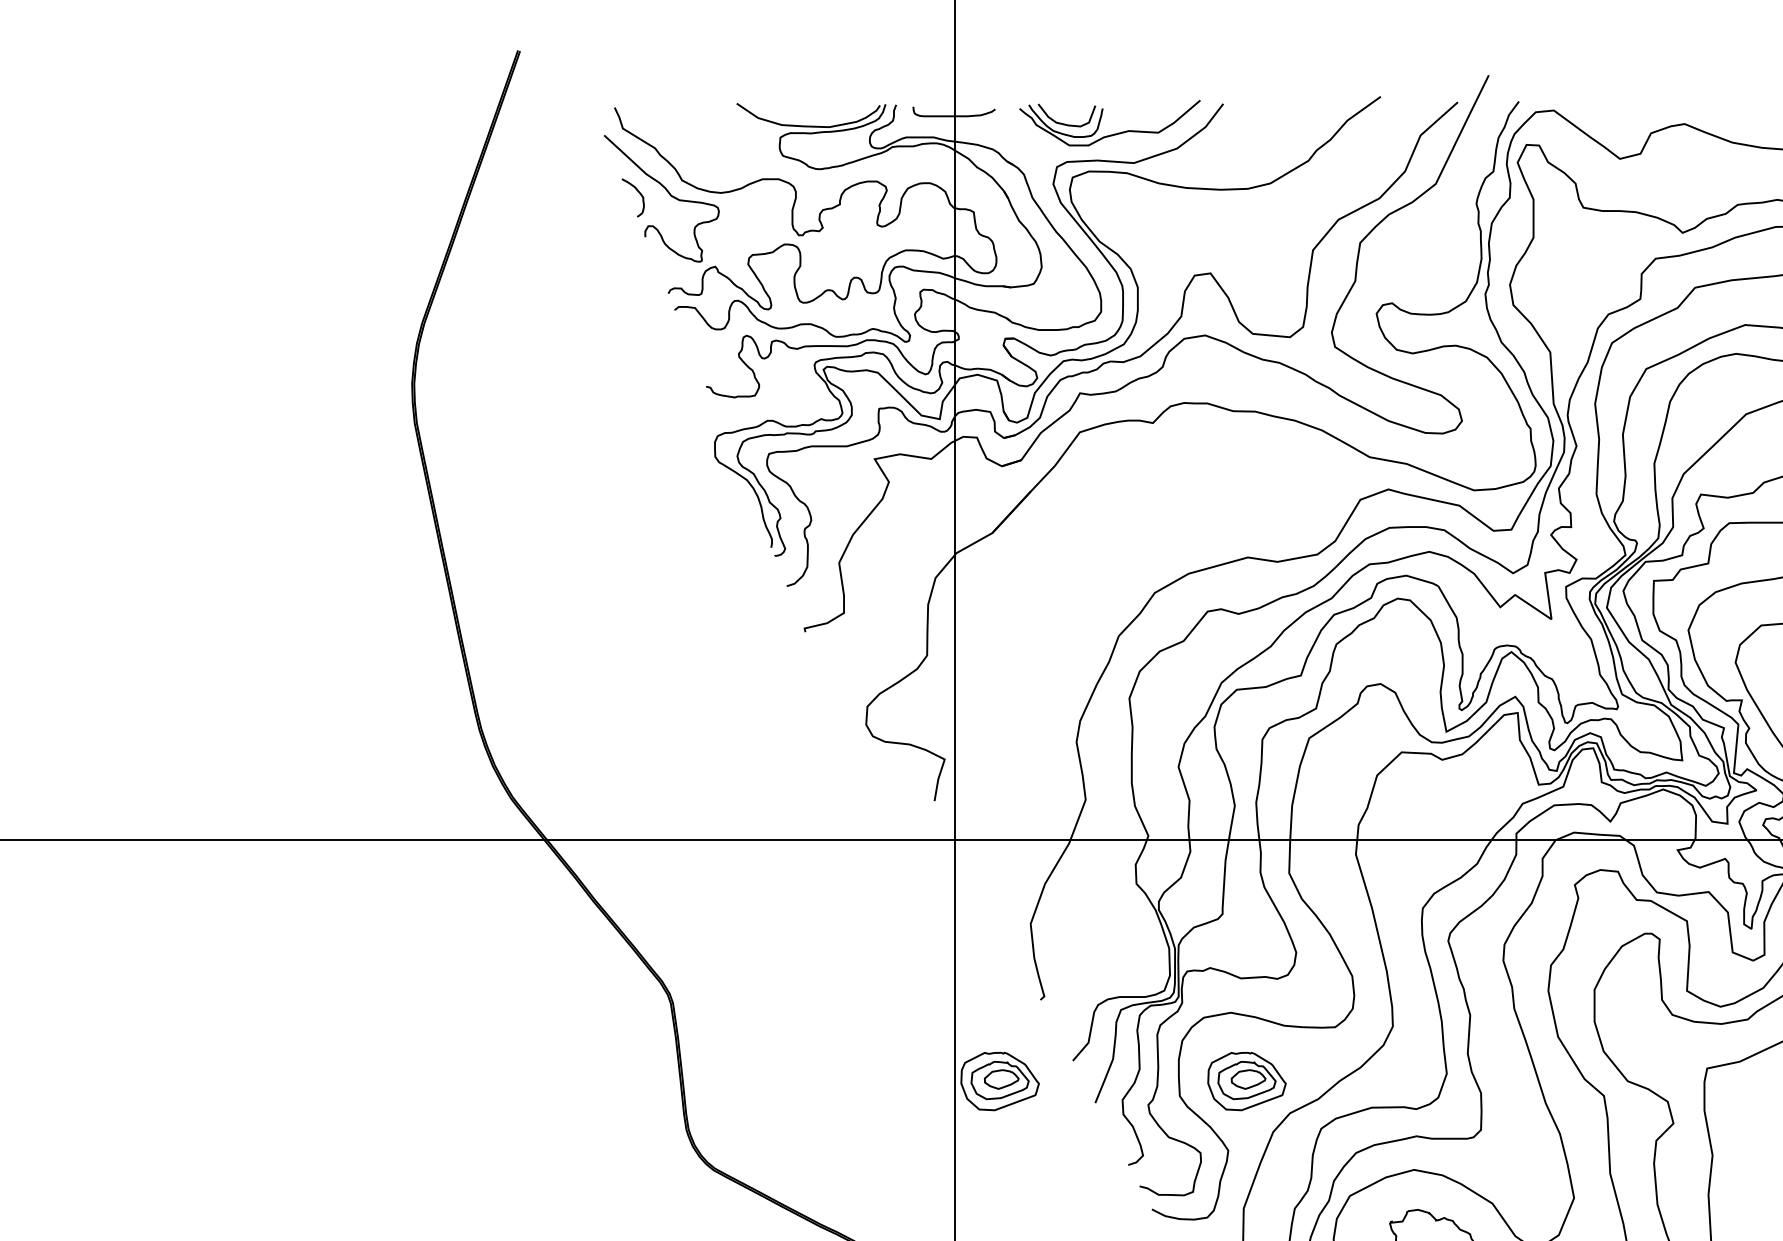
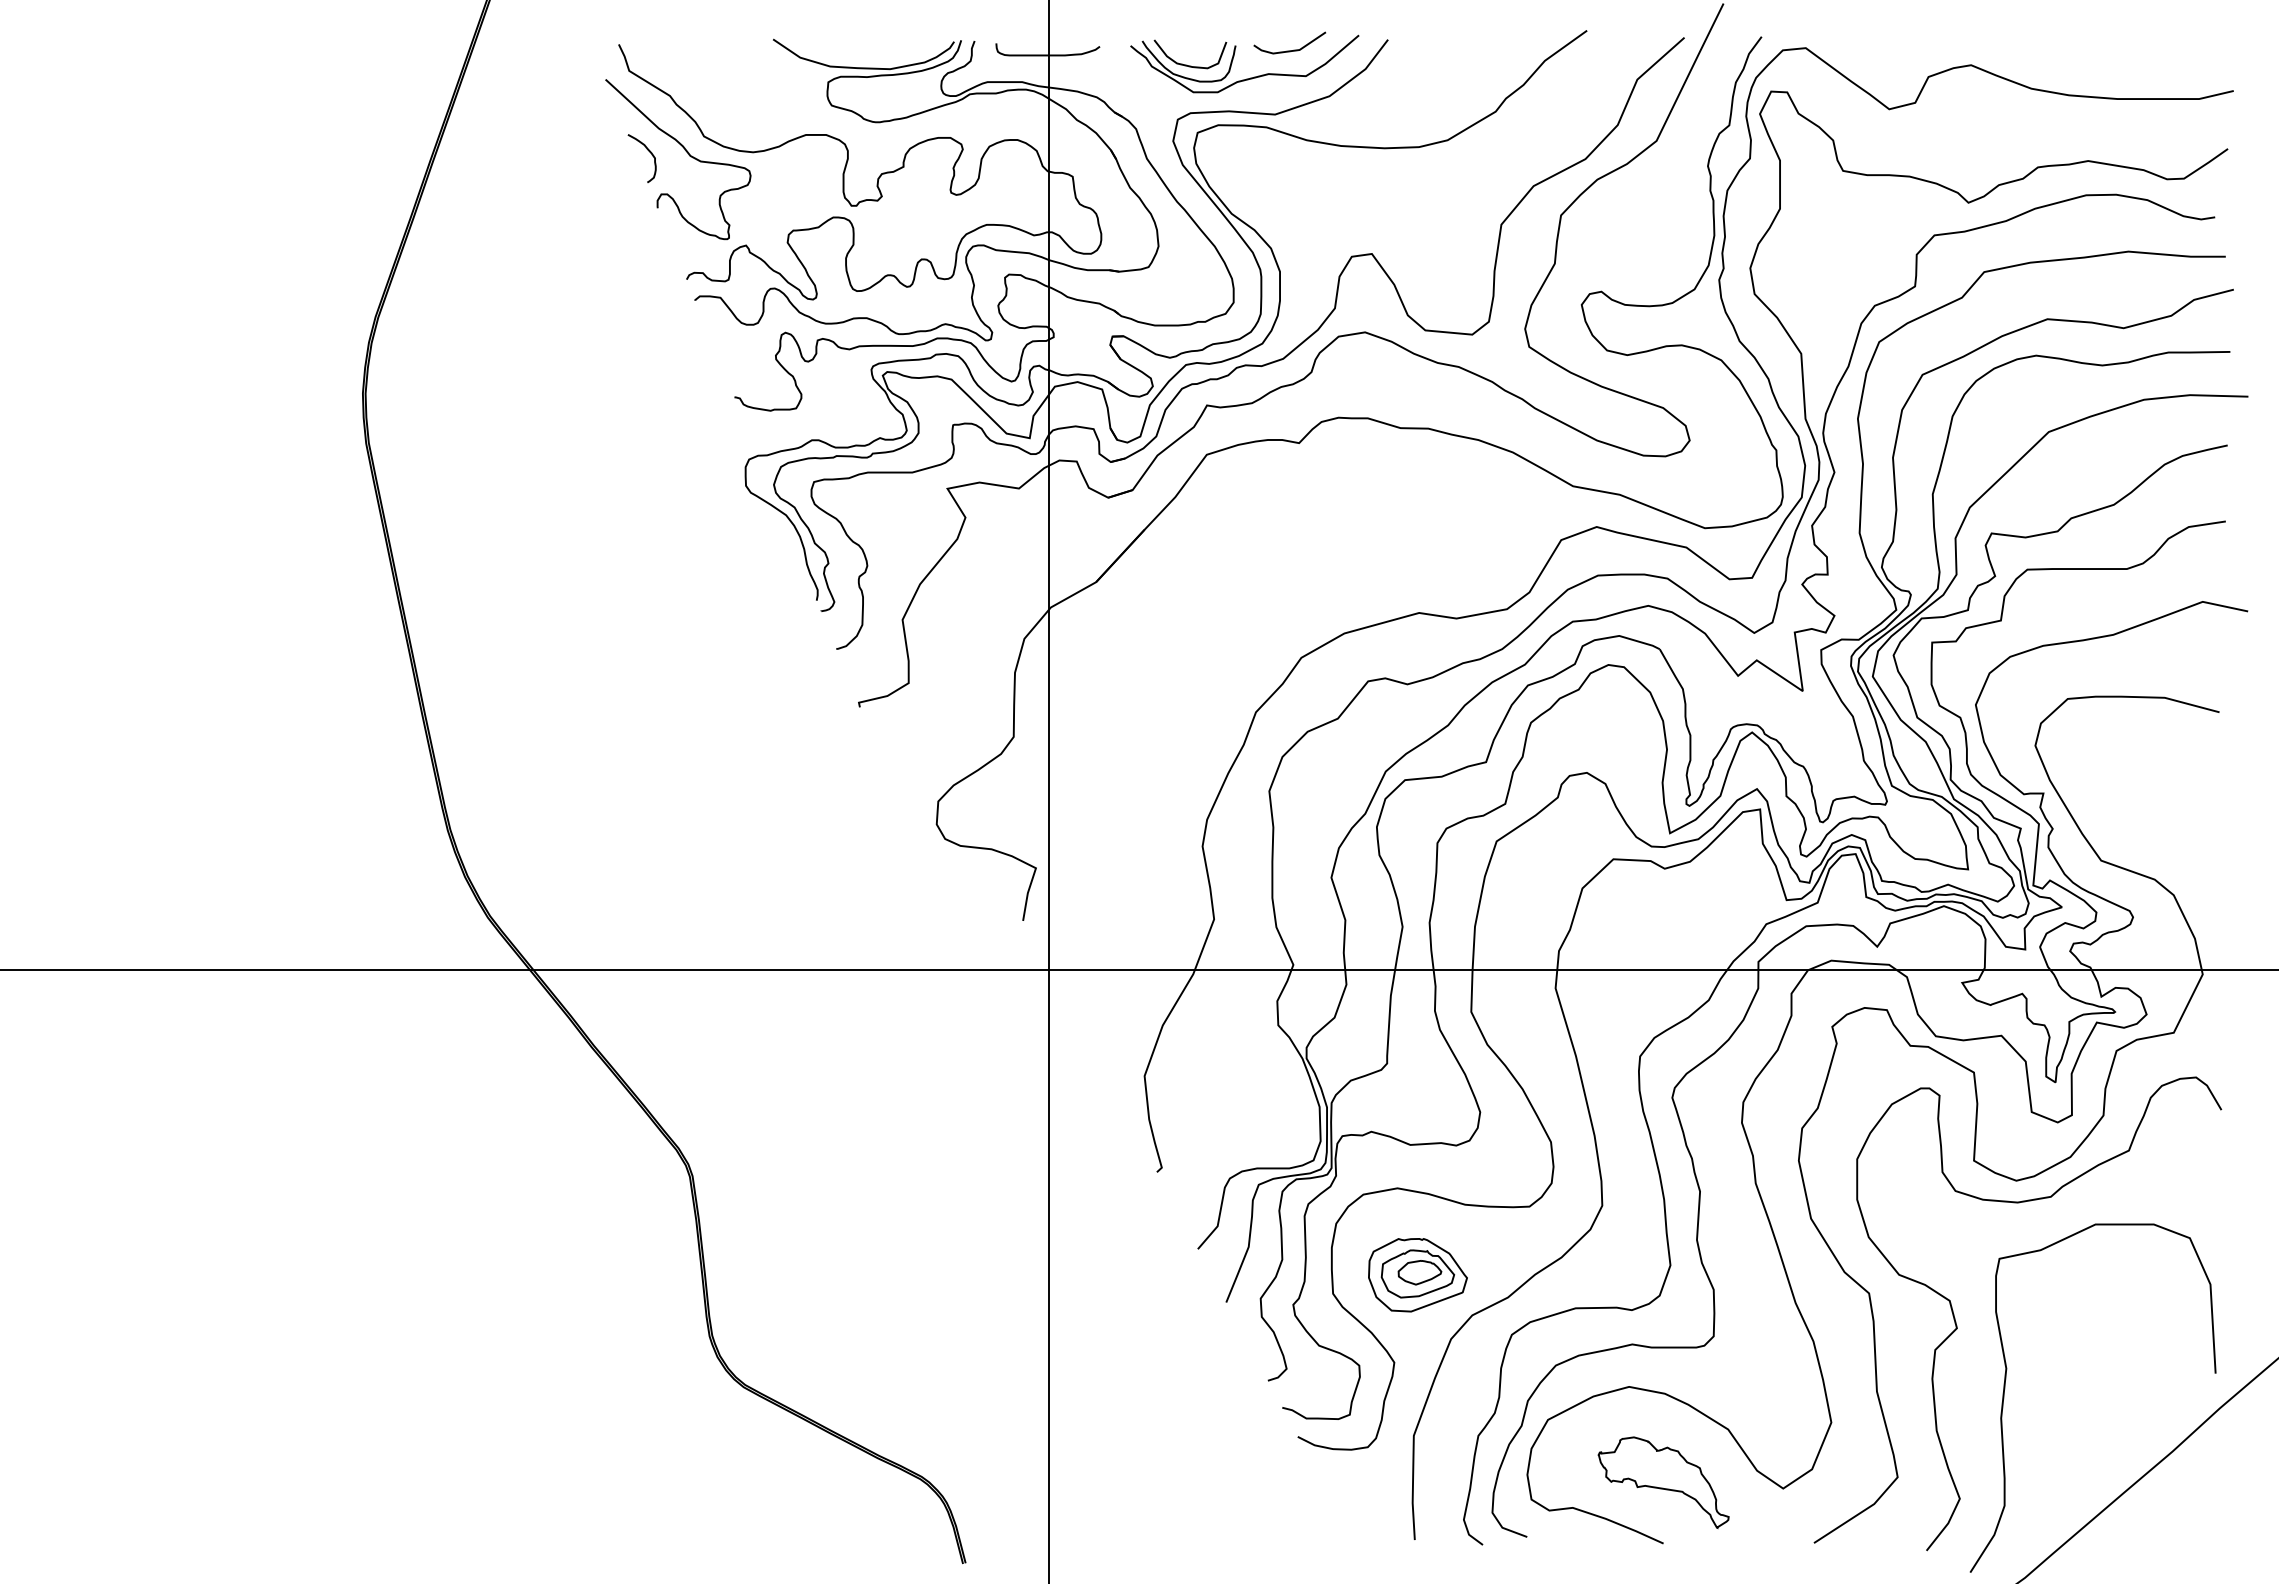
line: (1145, 112) -> (1289, 50), added
part: (999, 1081) -> (1105, 1275), removed

